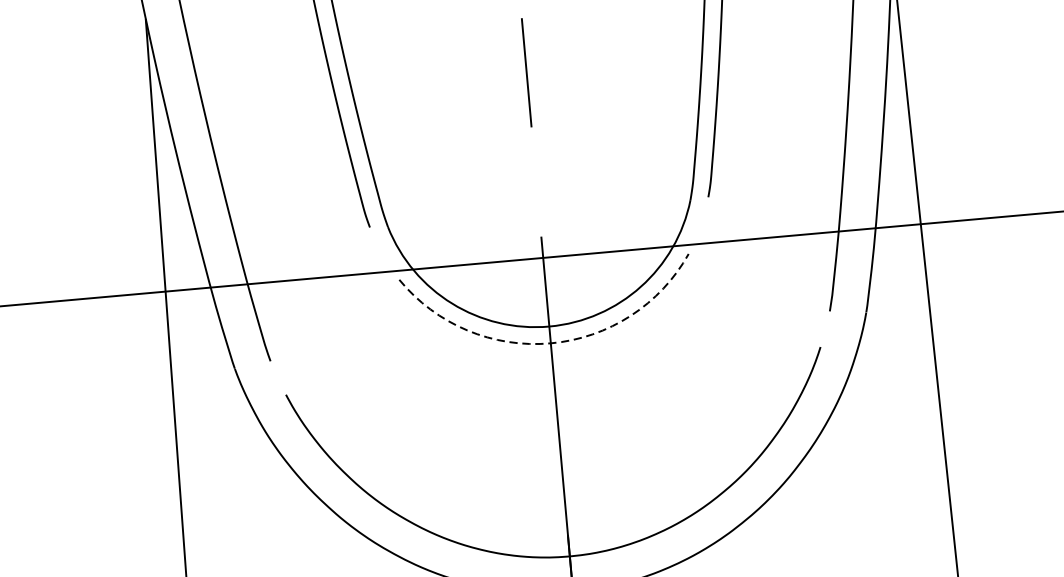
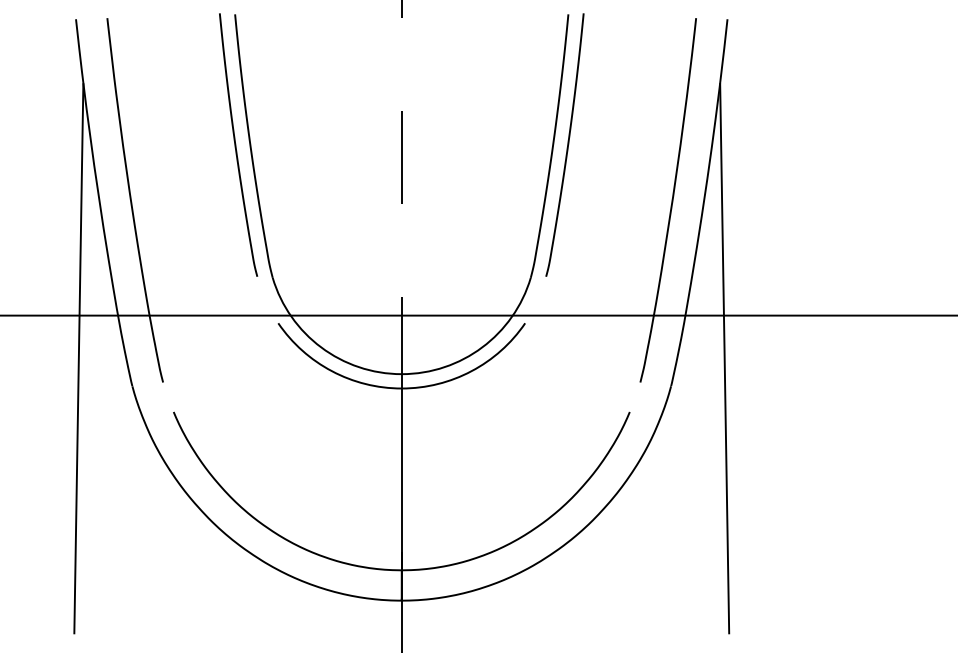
arc: (550, 343) -> (401, 388), dashed -> solid

